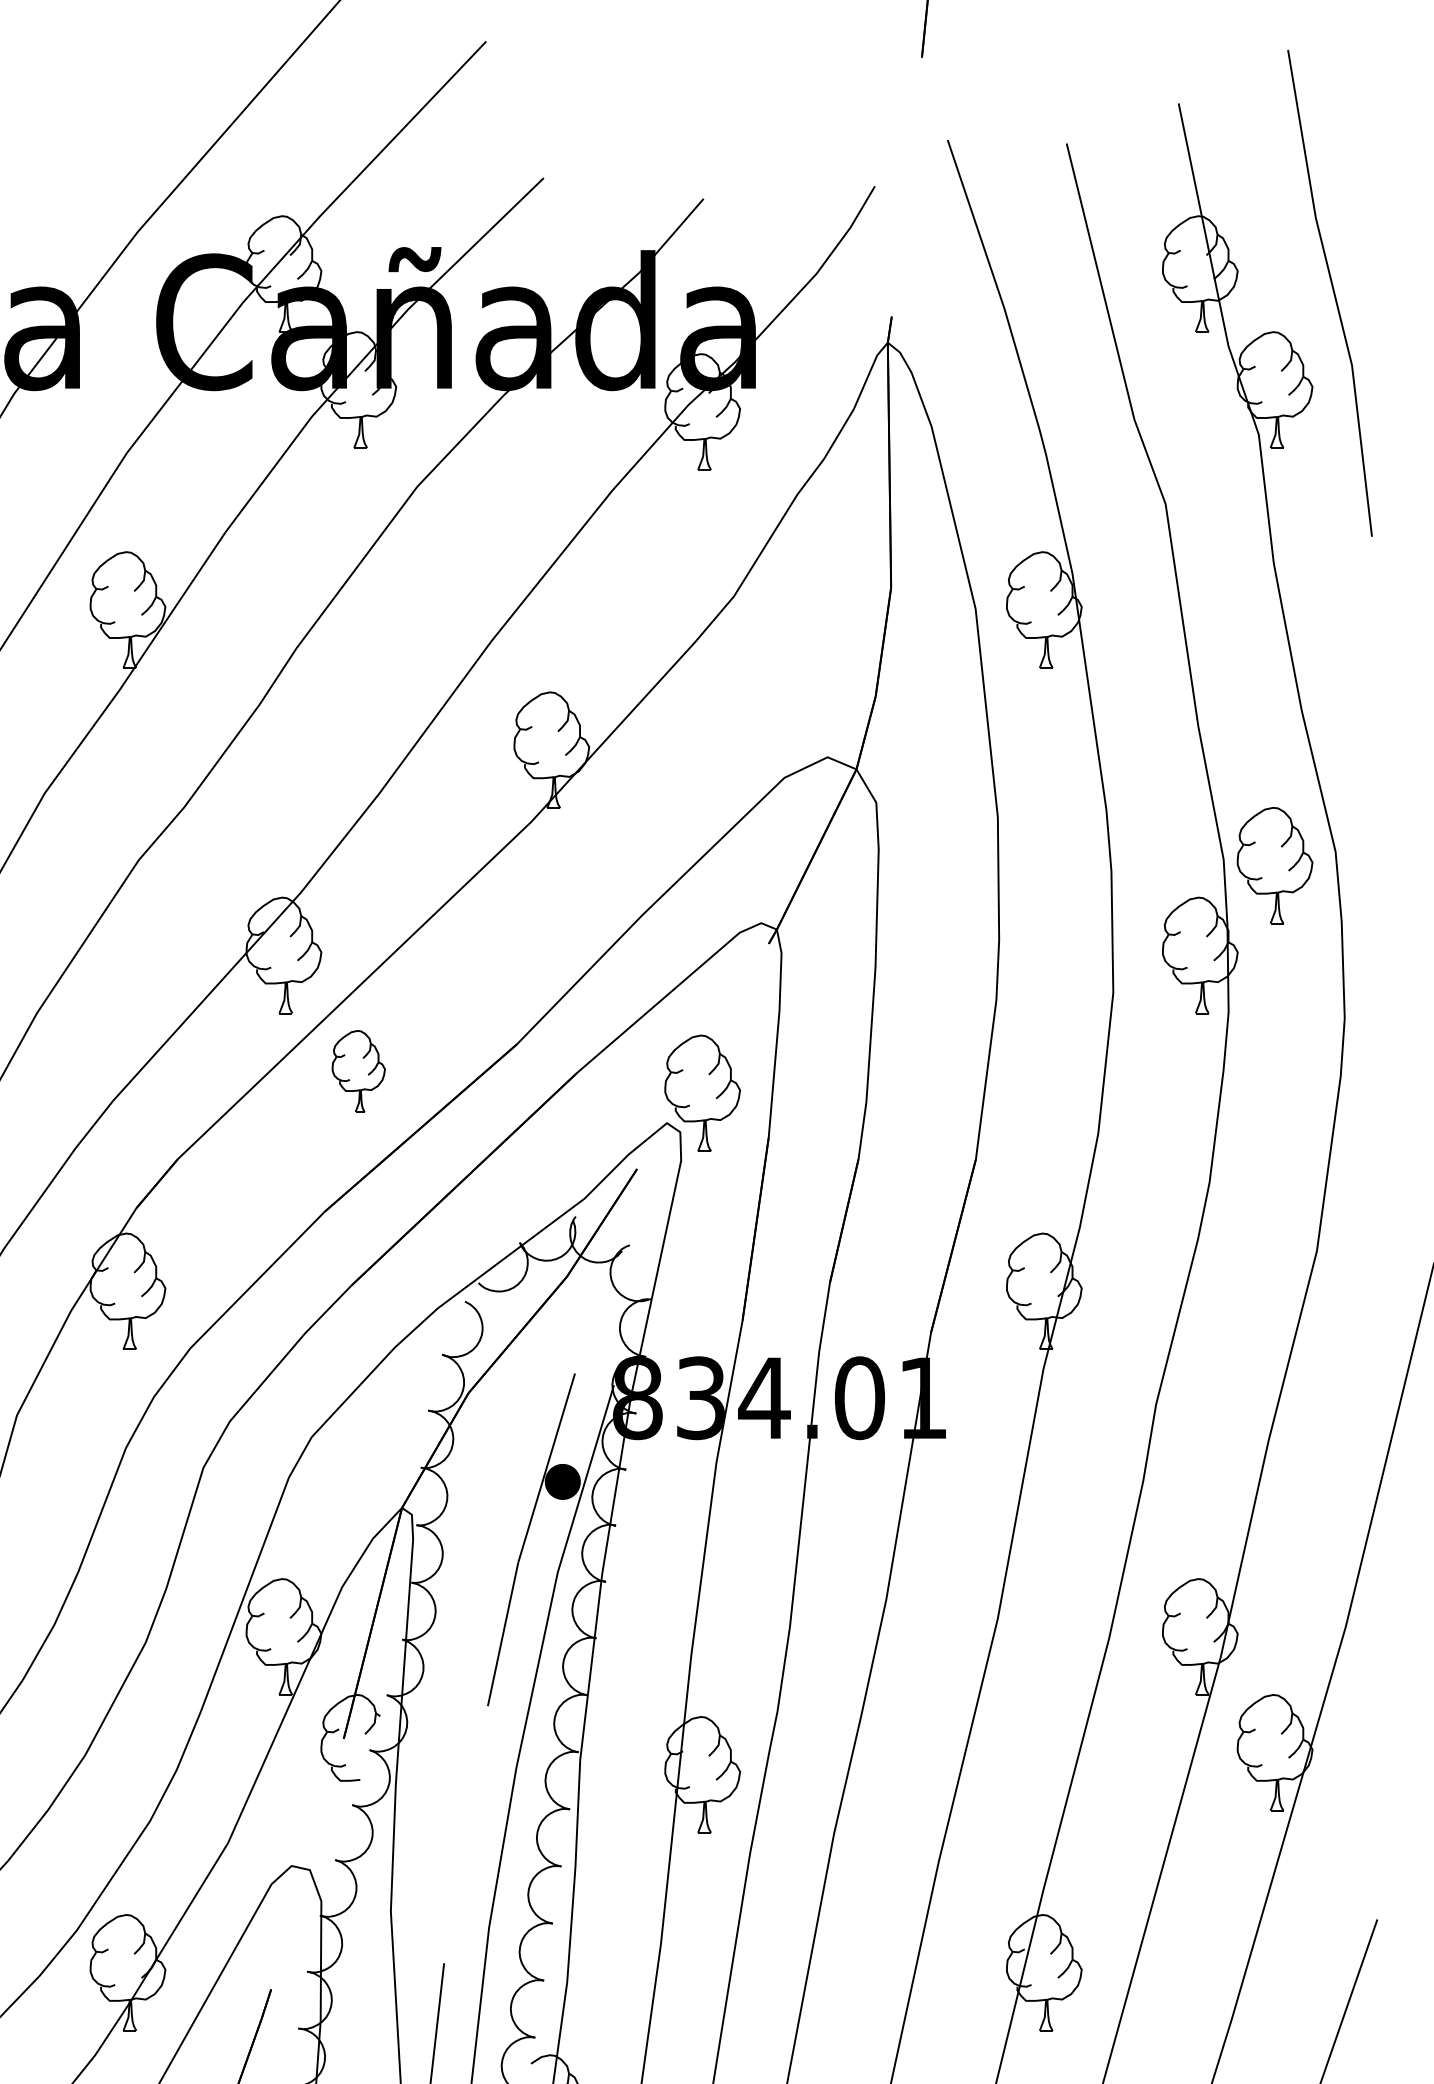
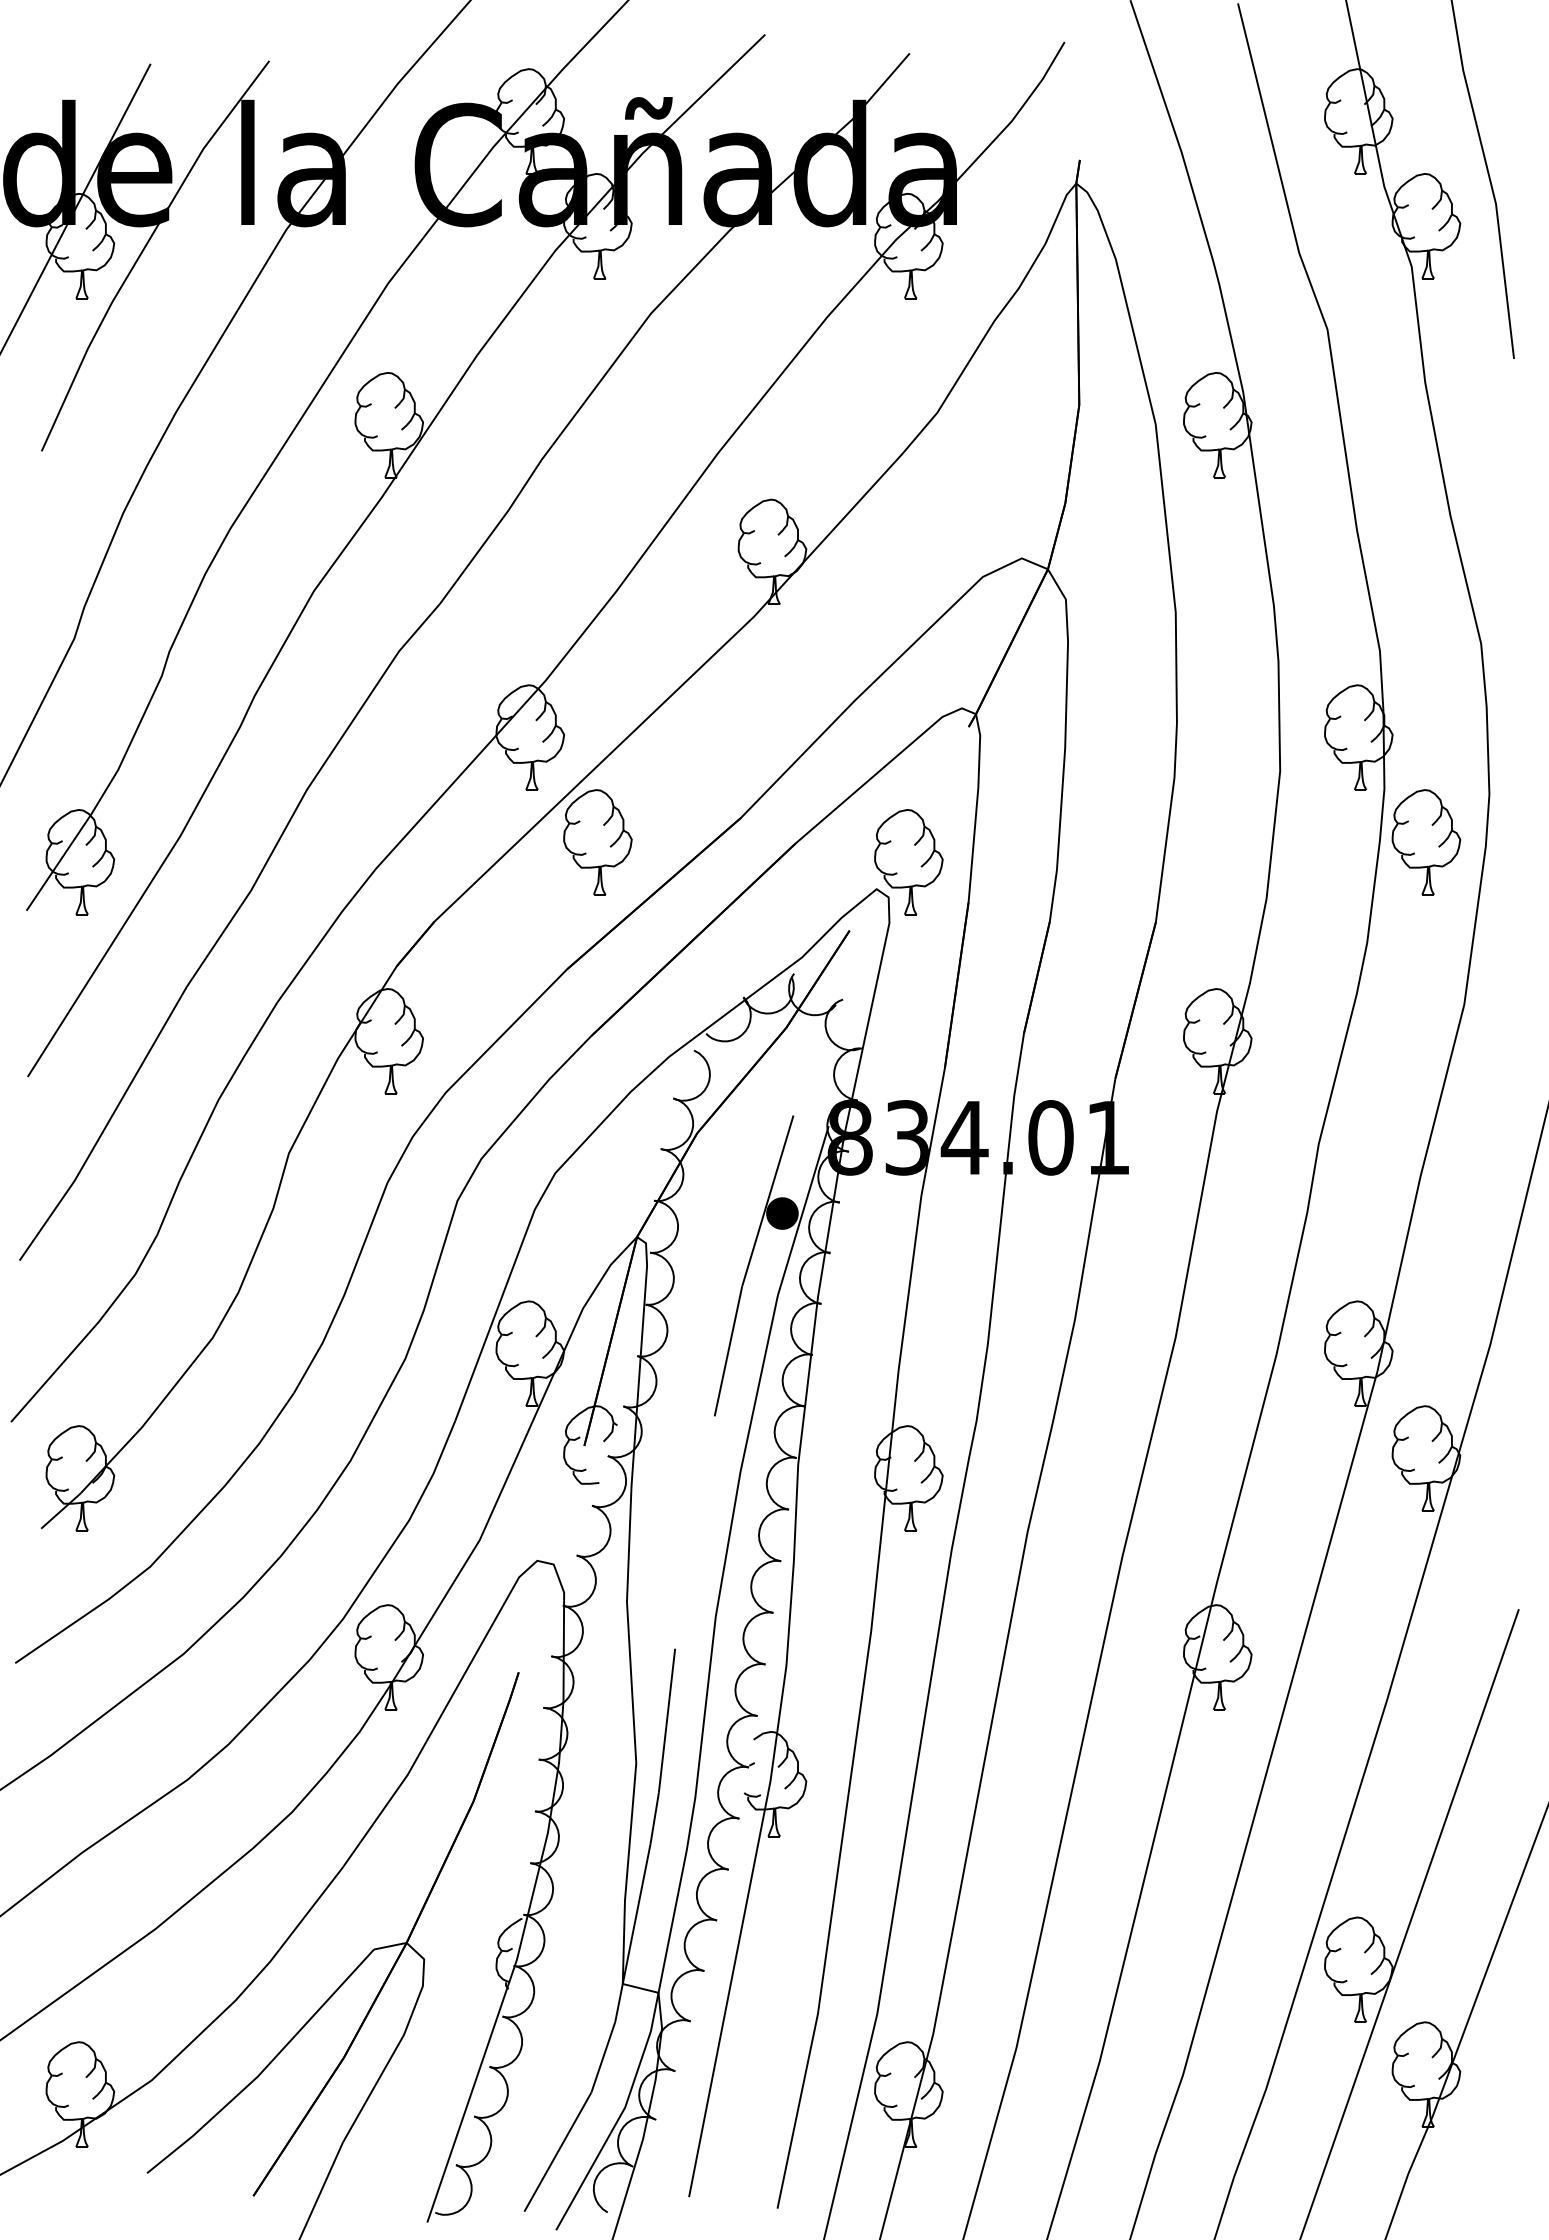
part: (1275, 865) -> (1426, 842), moved
part: (358, 1071) -> (597, 842), size x1.43

